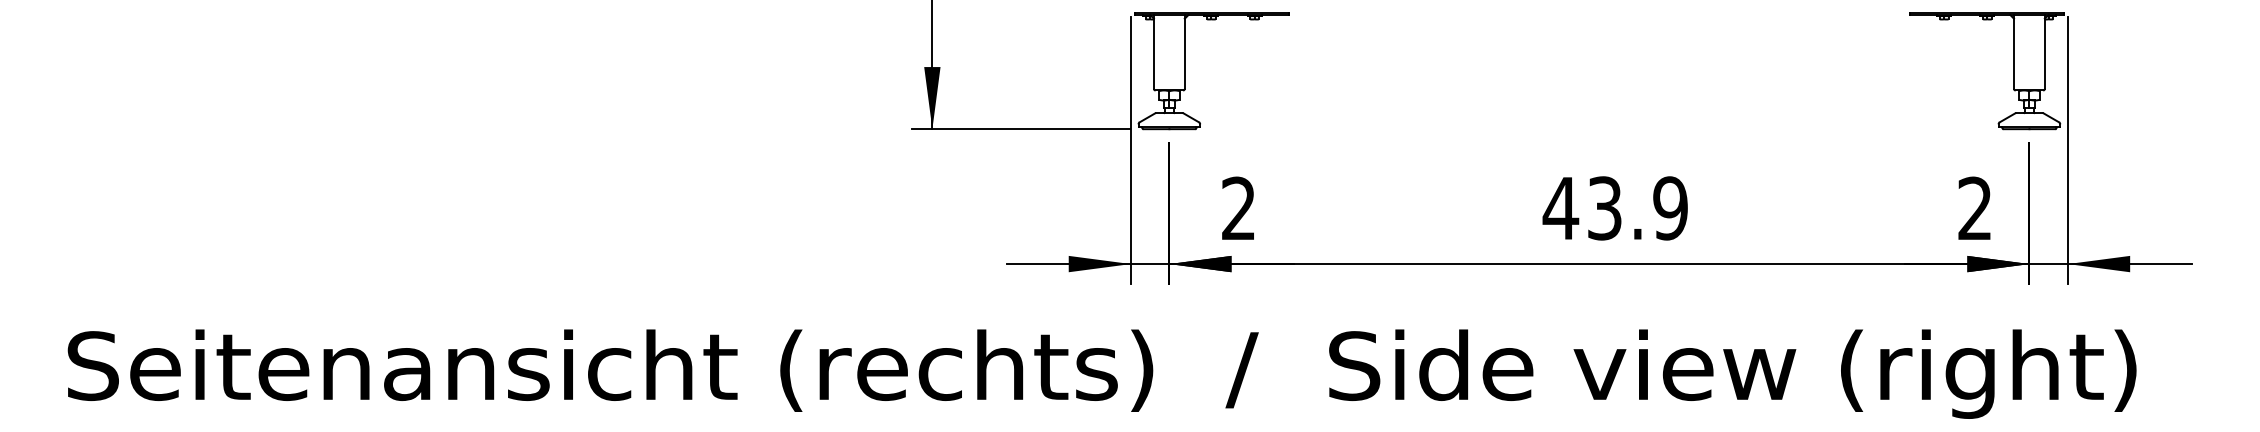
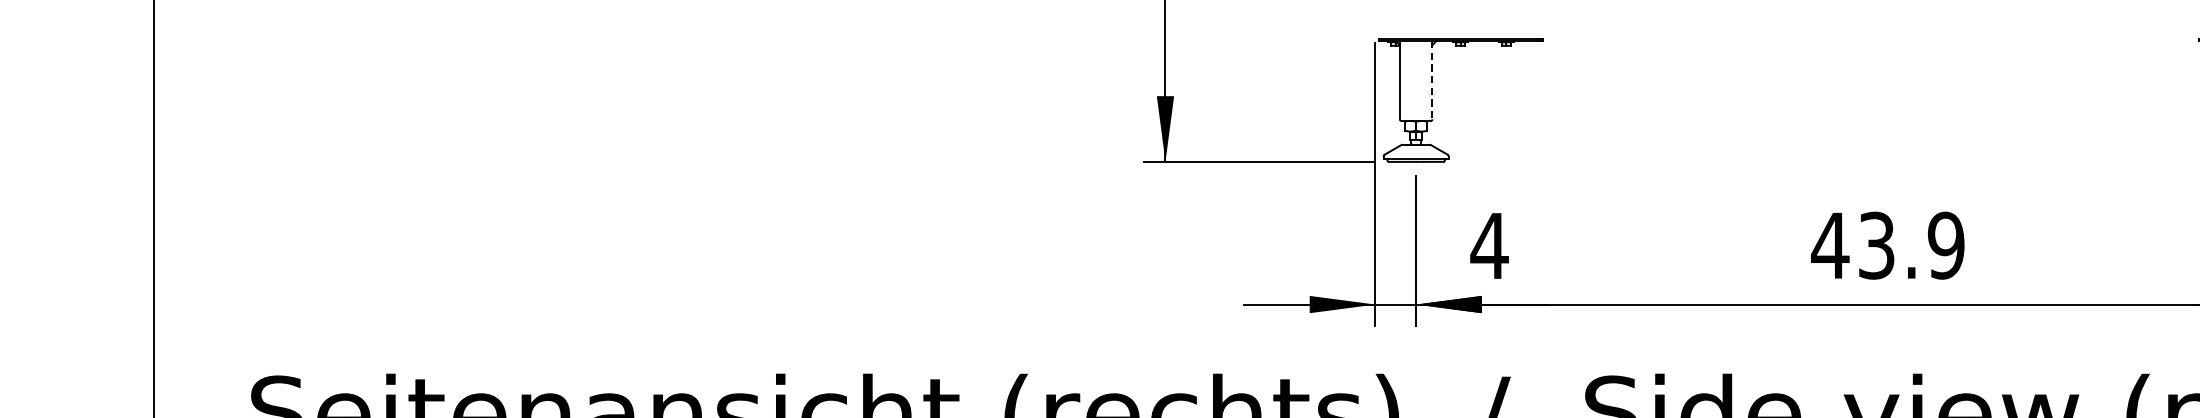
line: (1184, 52) -> (1432, 80), solid -> dashed
text: (1238, 207) -> (1489, 244), 2 -> 4

